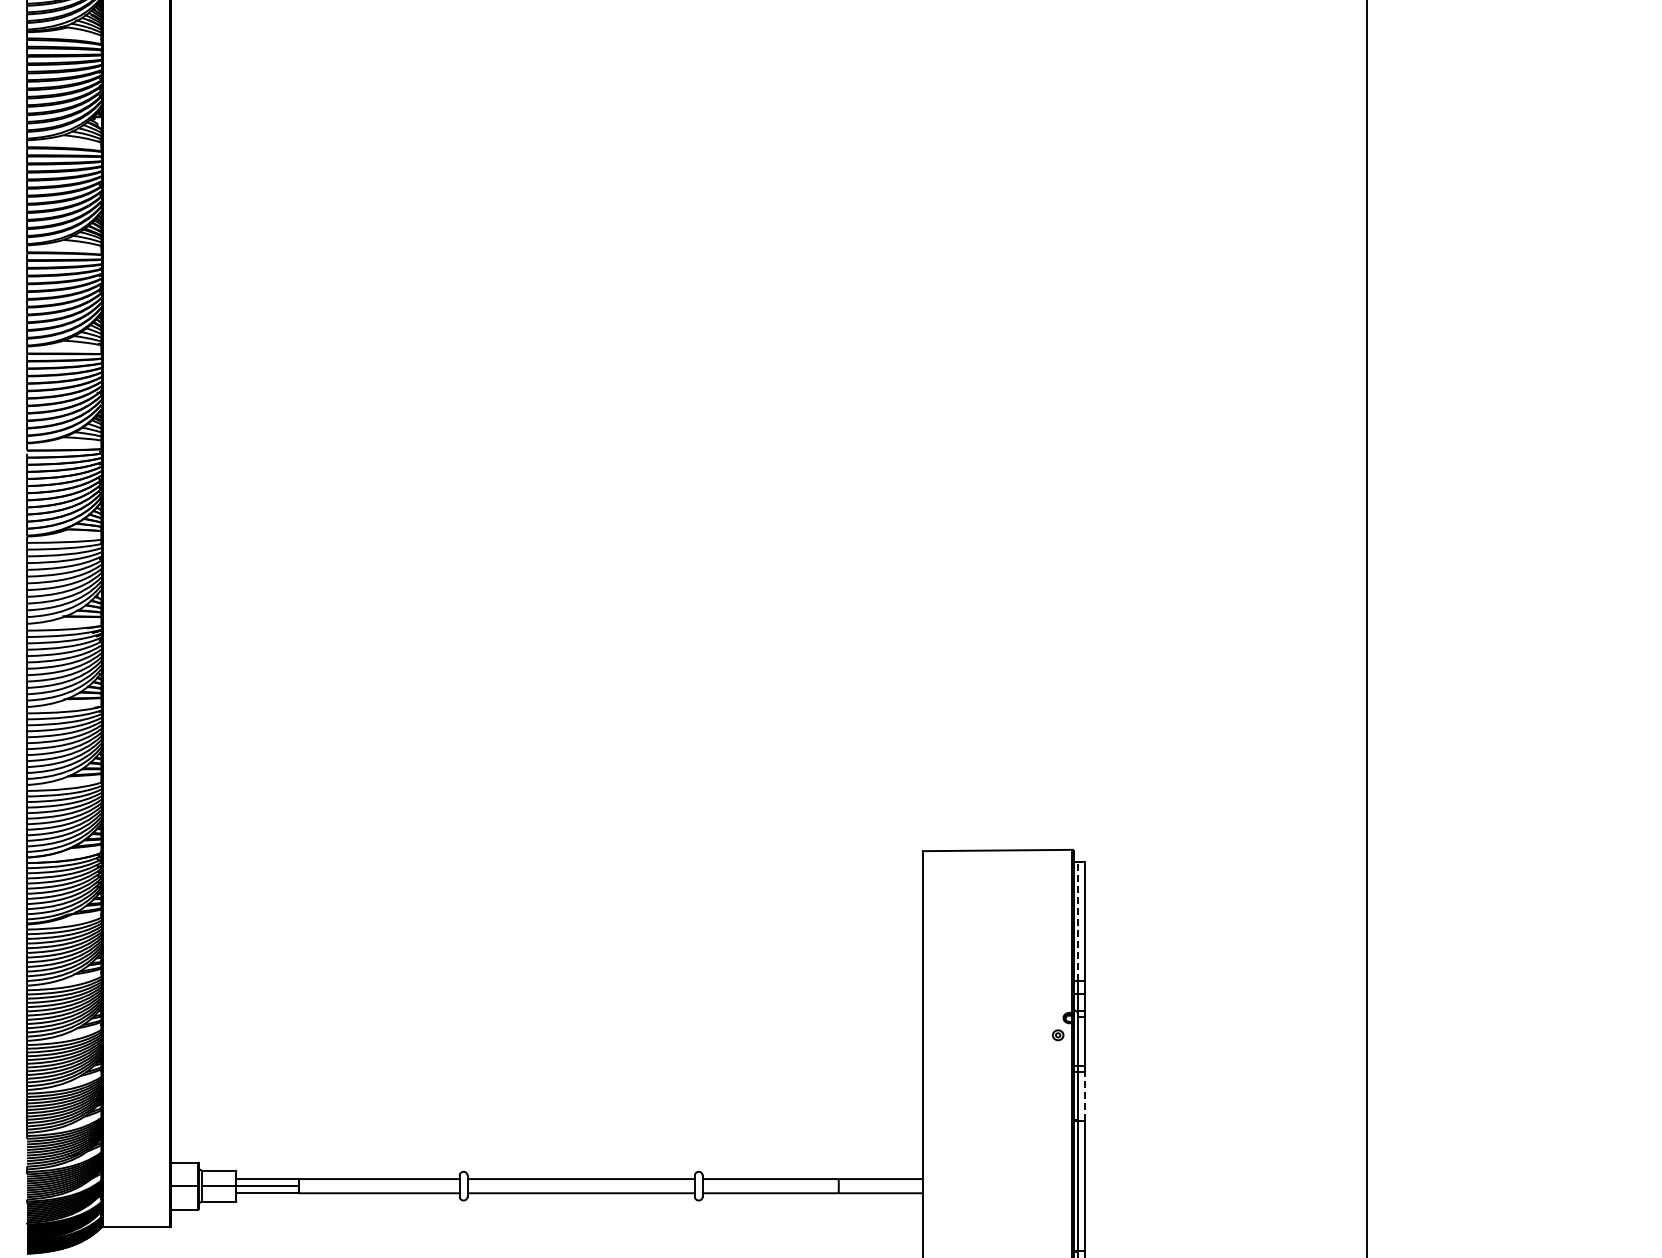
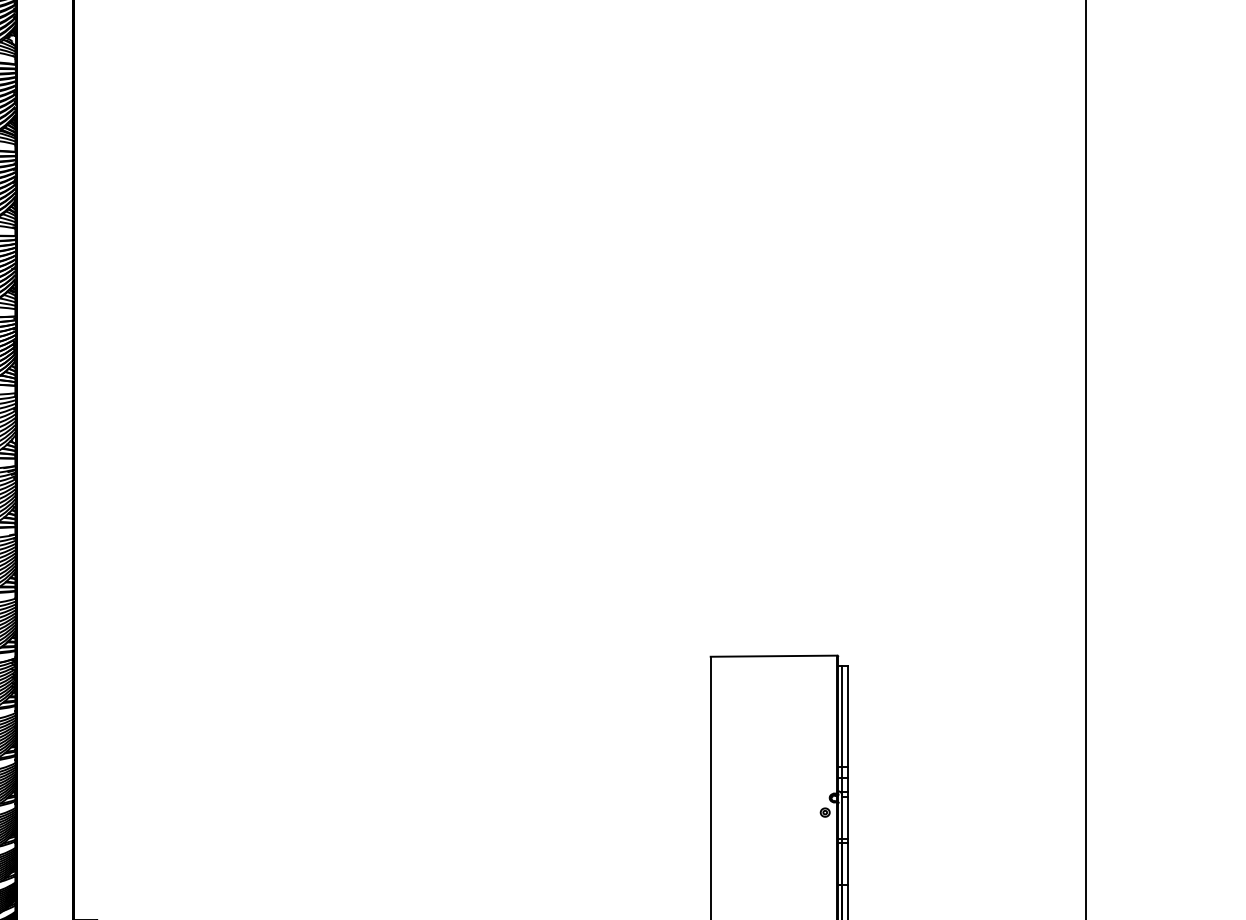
line: (1078, 921) -> (842, 716), dashed -> solid
line: (1084, 1096) -> (847, 864), dashed -> solid

